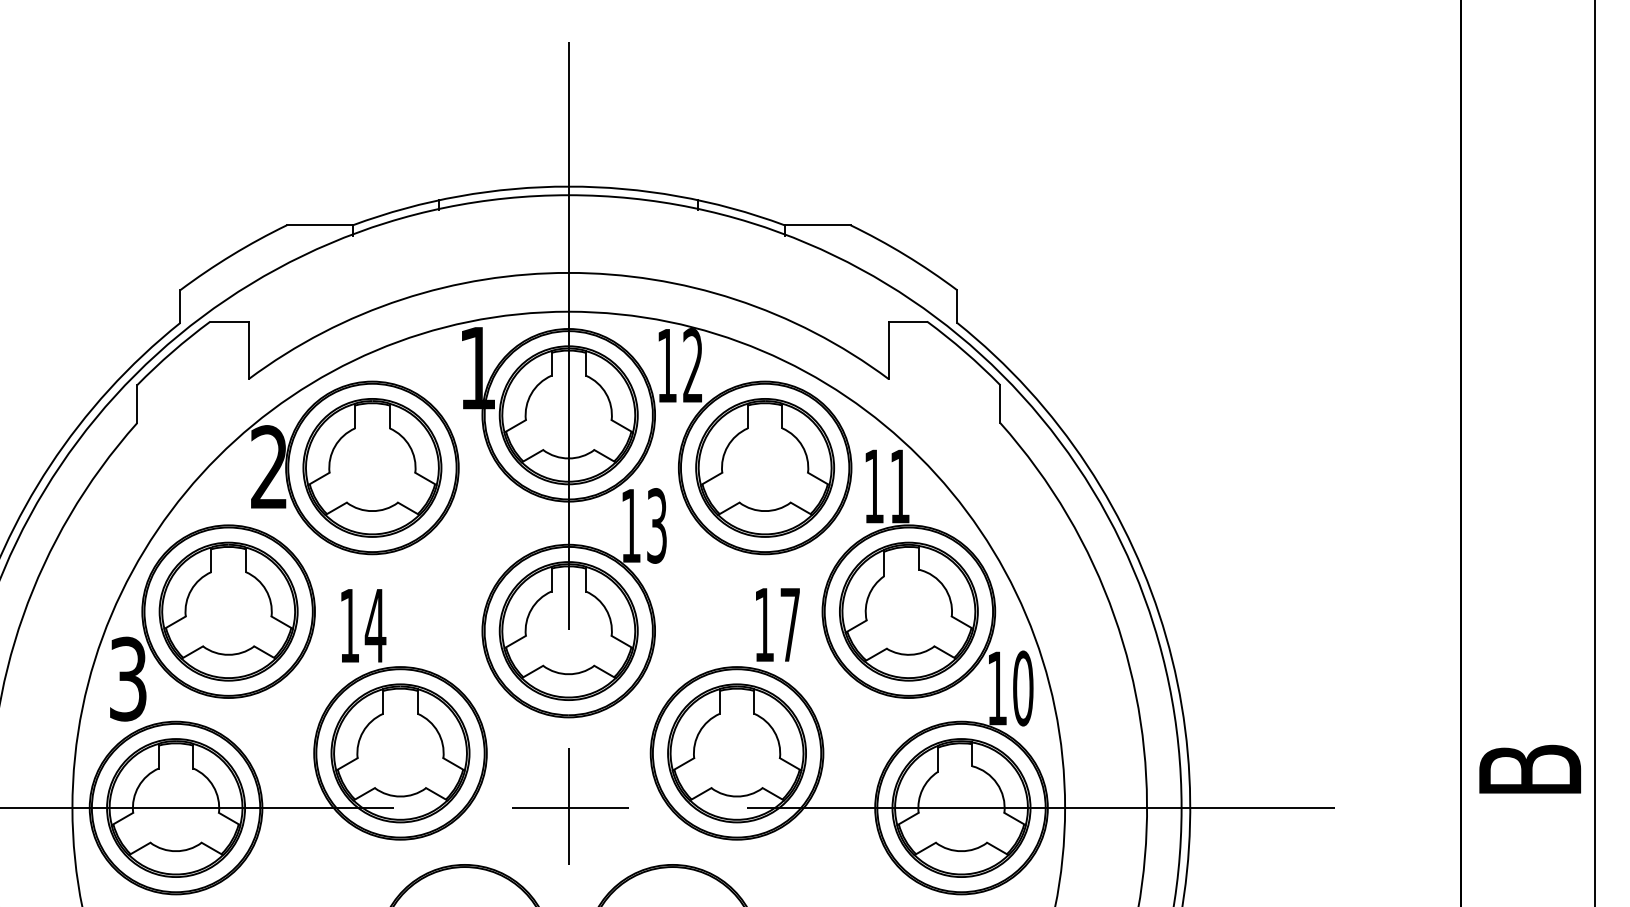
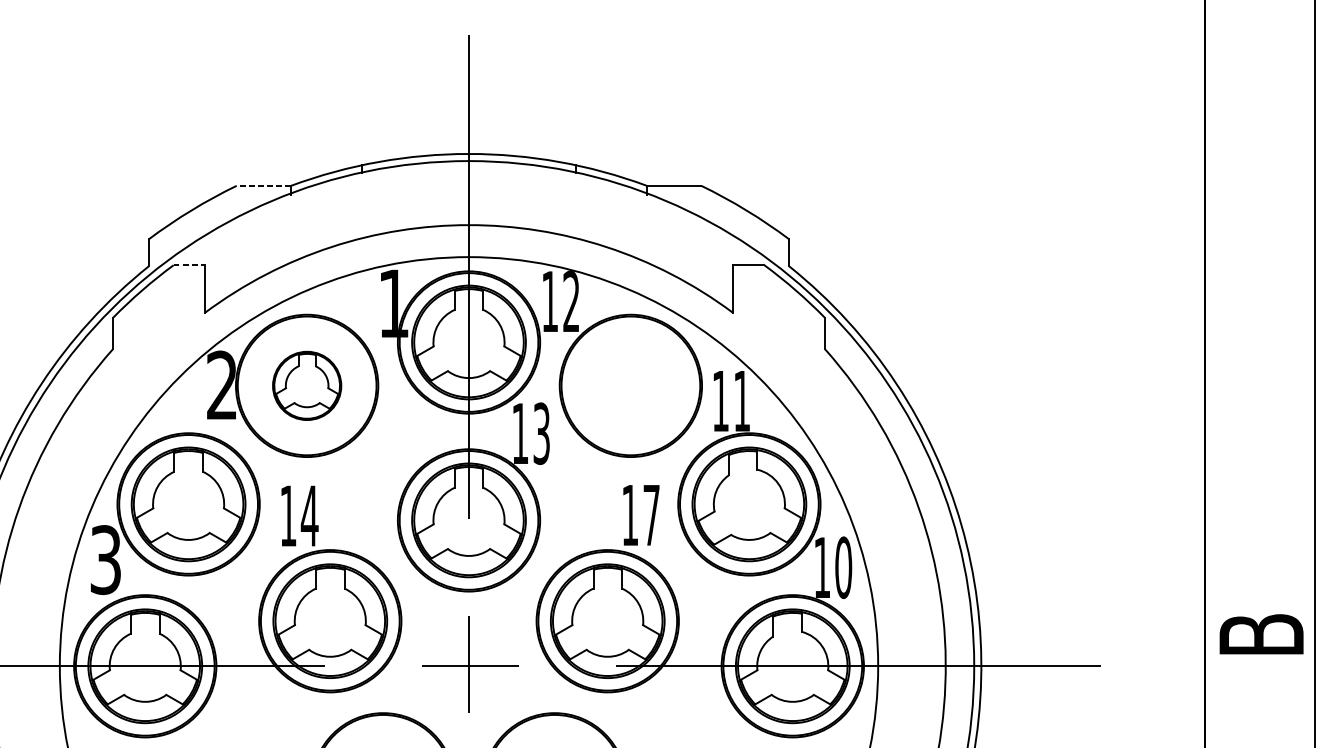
line: (319, 225) -> (263, 186), solid -> dashed
line: (230, 321) -> (190, 265), solid -> dashed
part: (372, 467) -> (307, 385), size x0.6
part: (764, 467) -> (630, 385), removed

